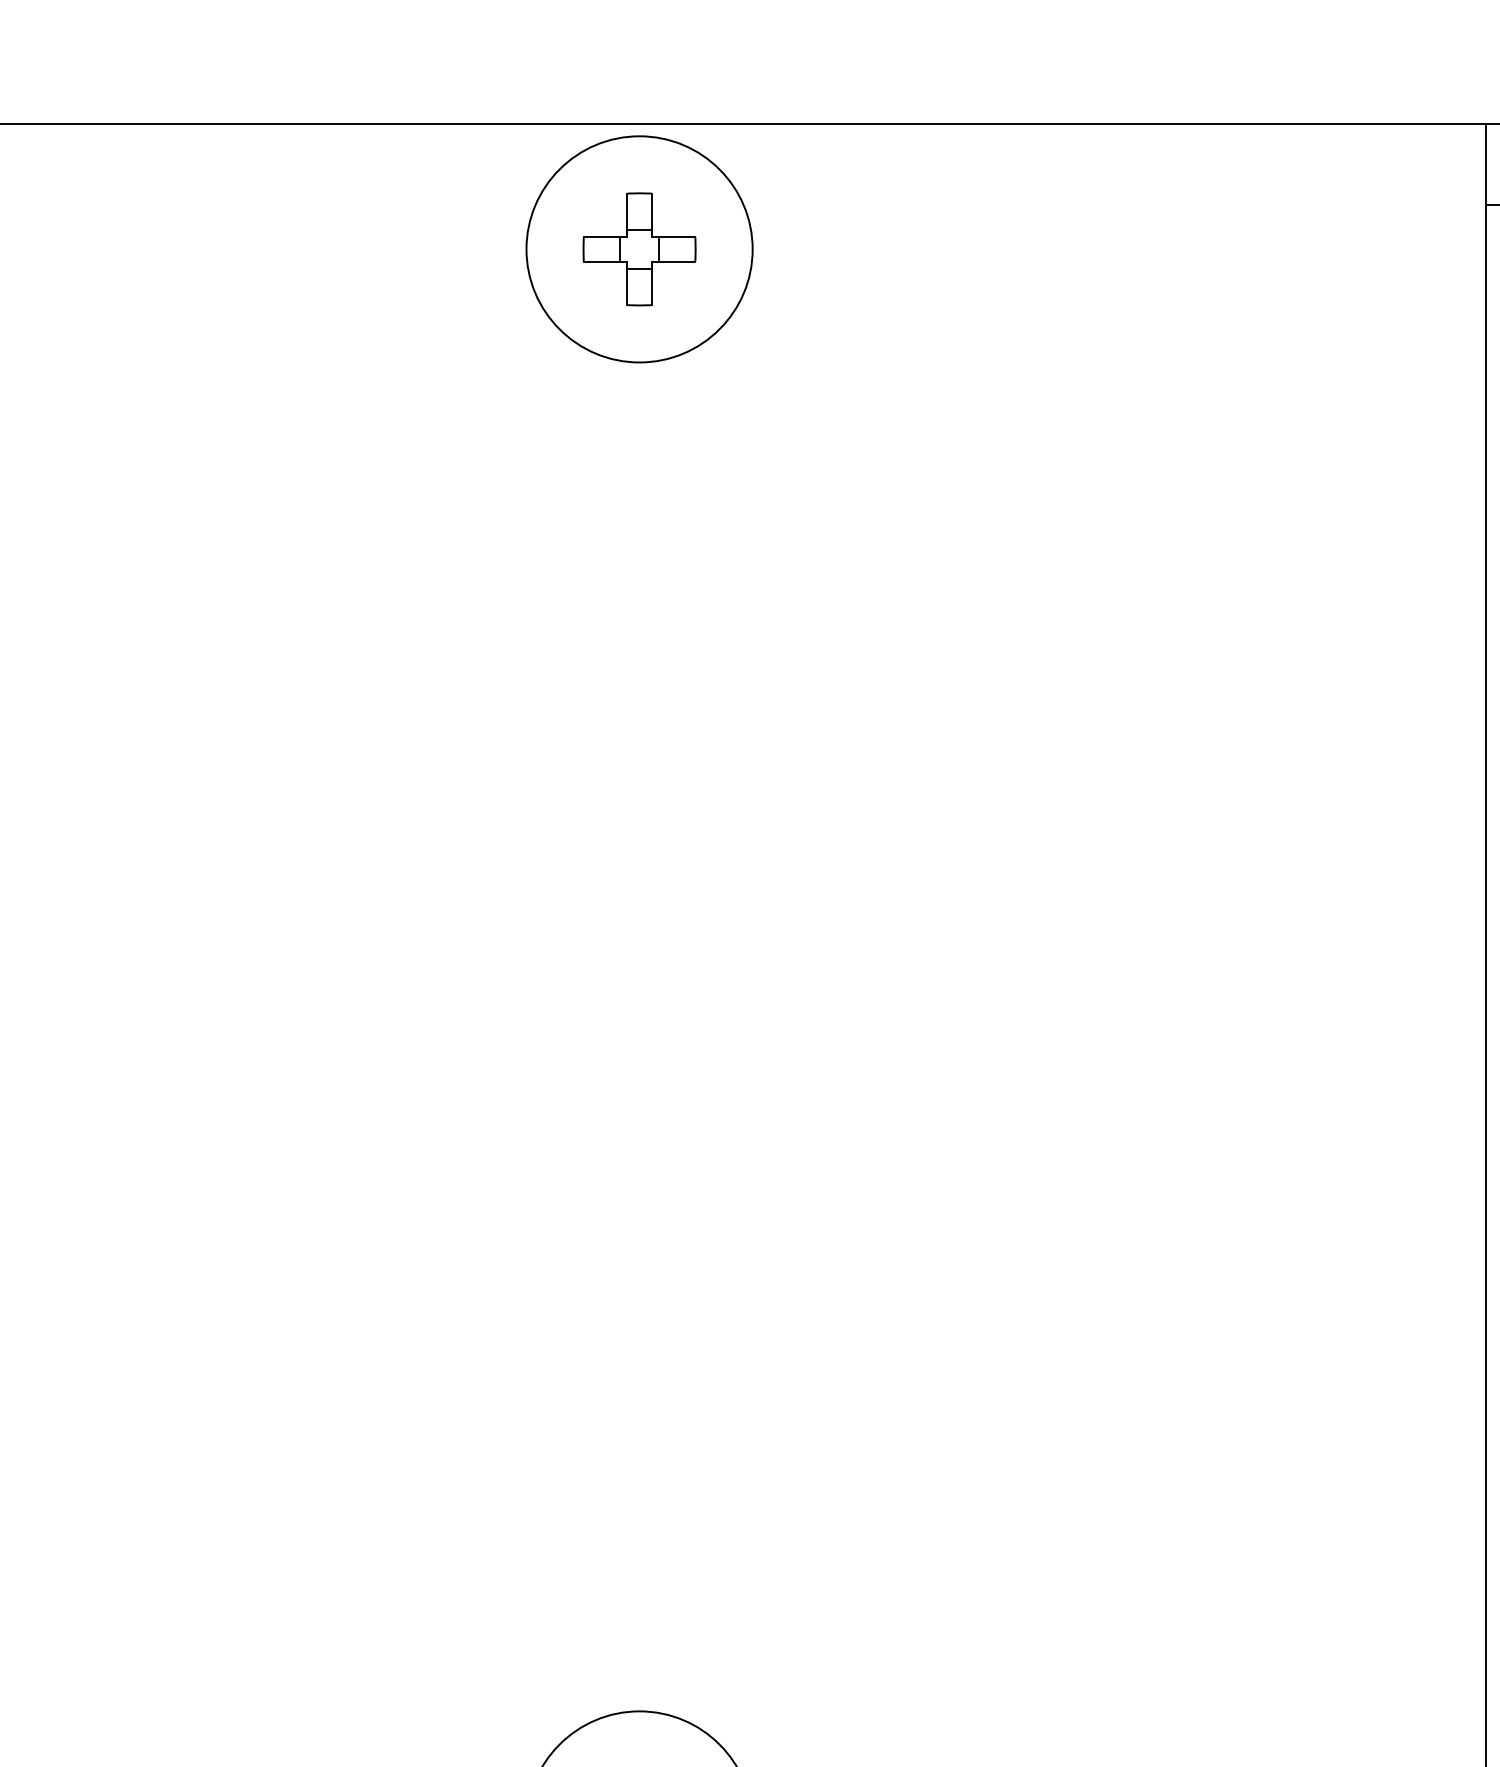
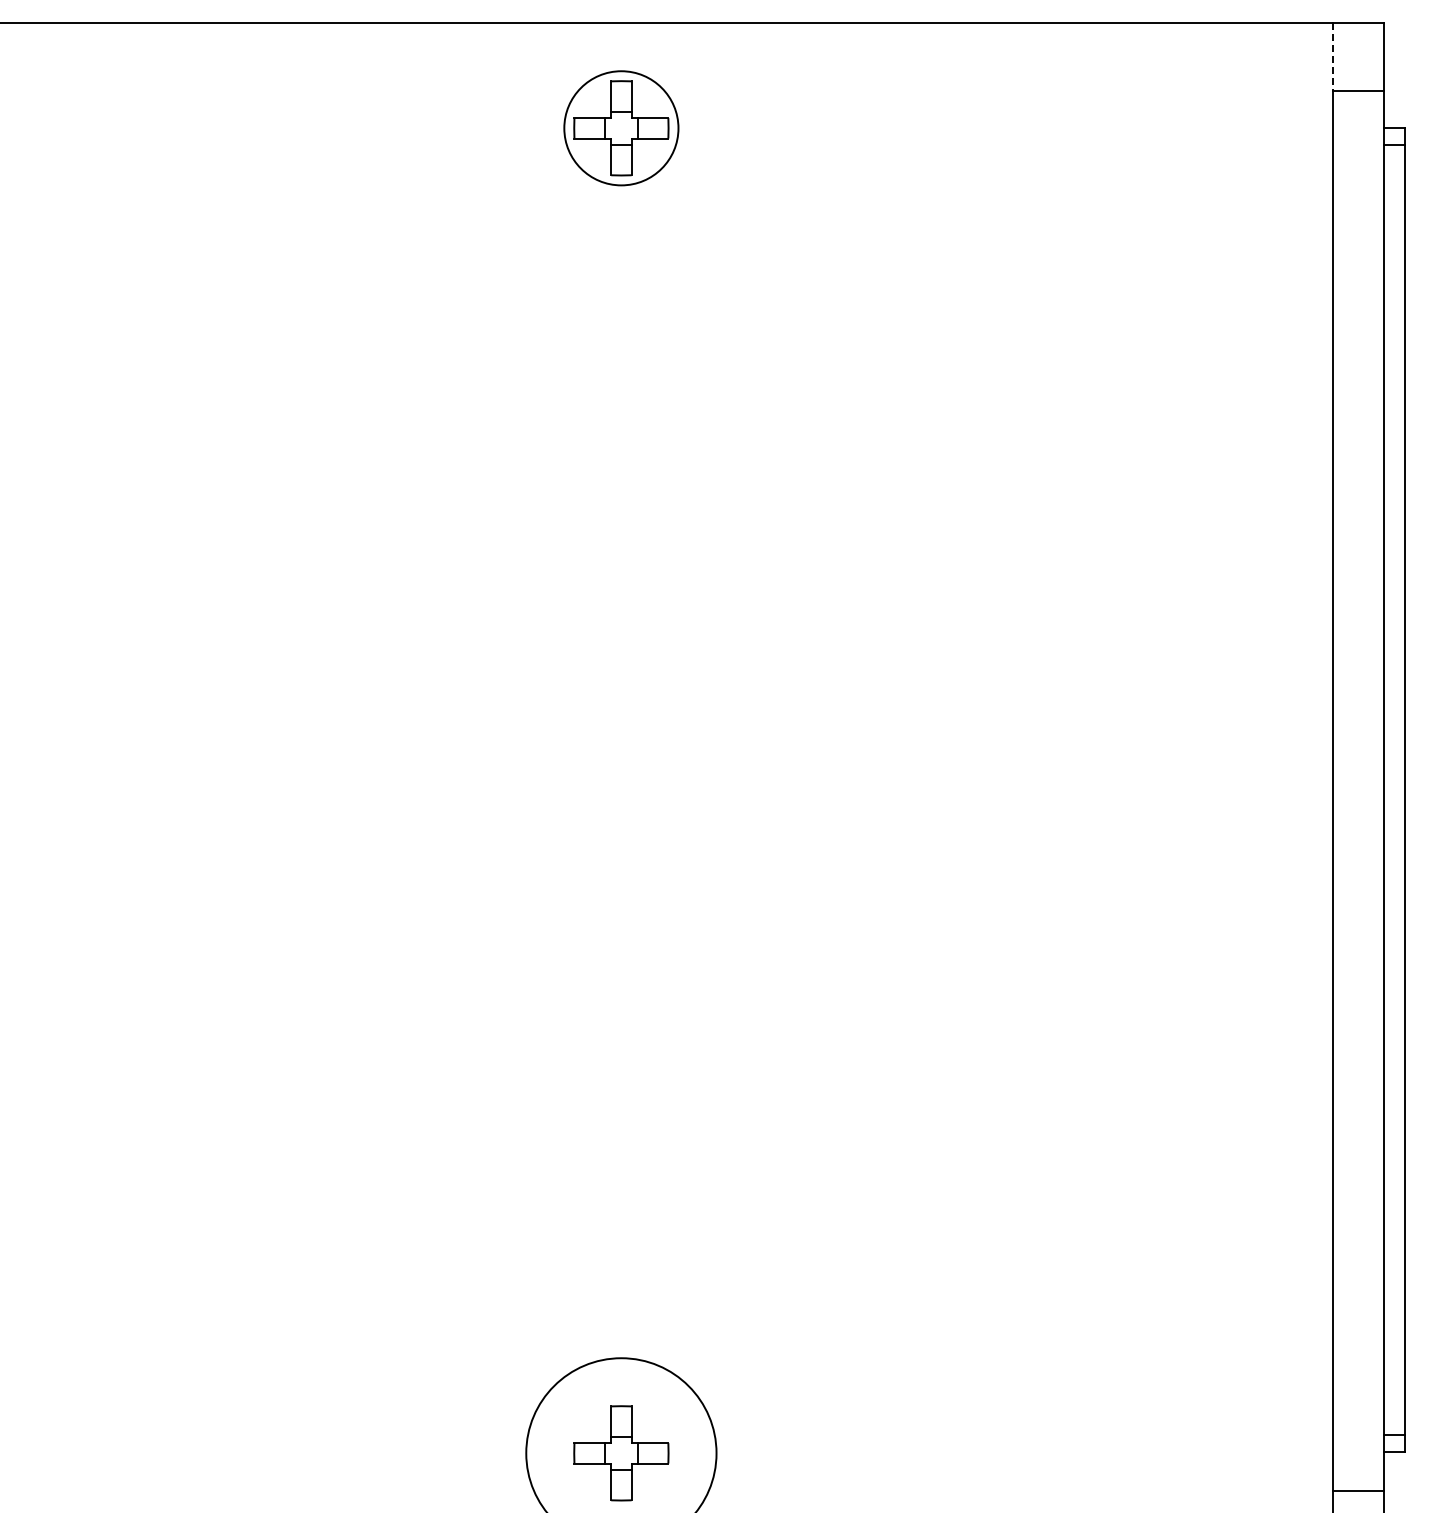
line: (1486, 164) -> (1333, 56), solid -> dashed
circle: (639, 249) -> (621, 128), size x0.6

